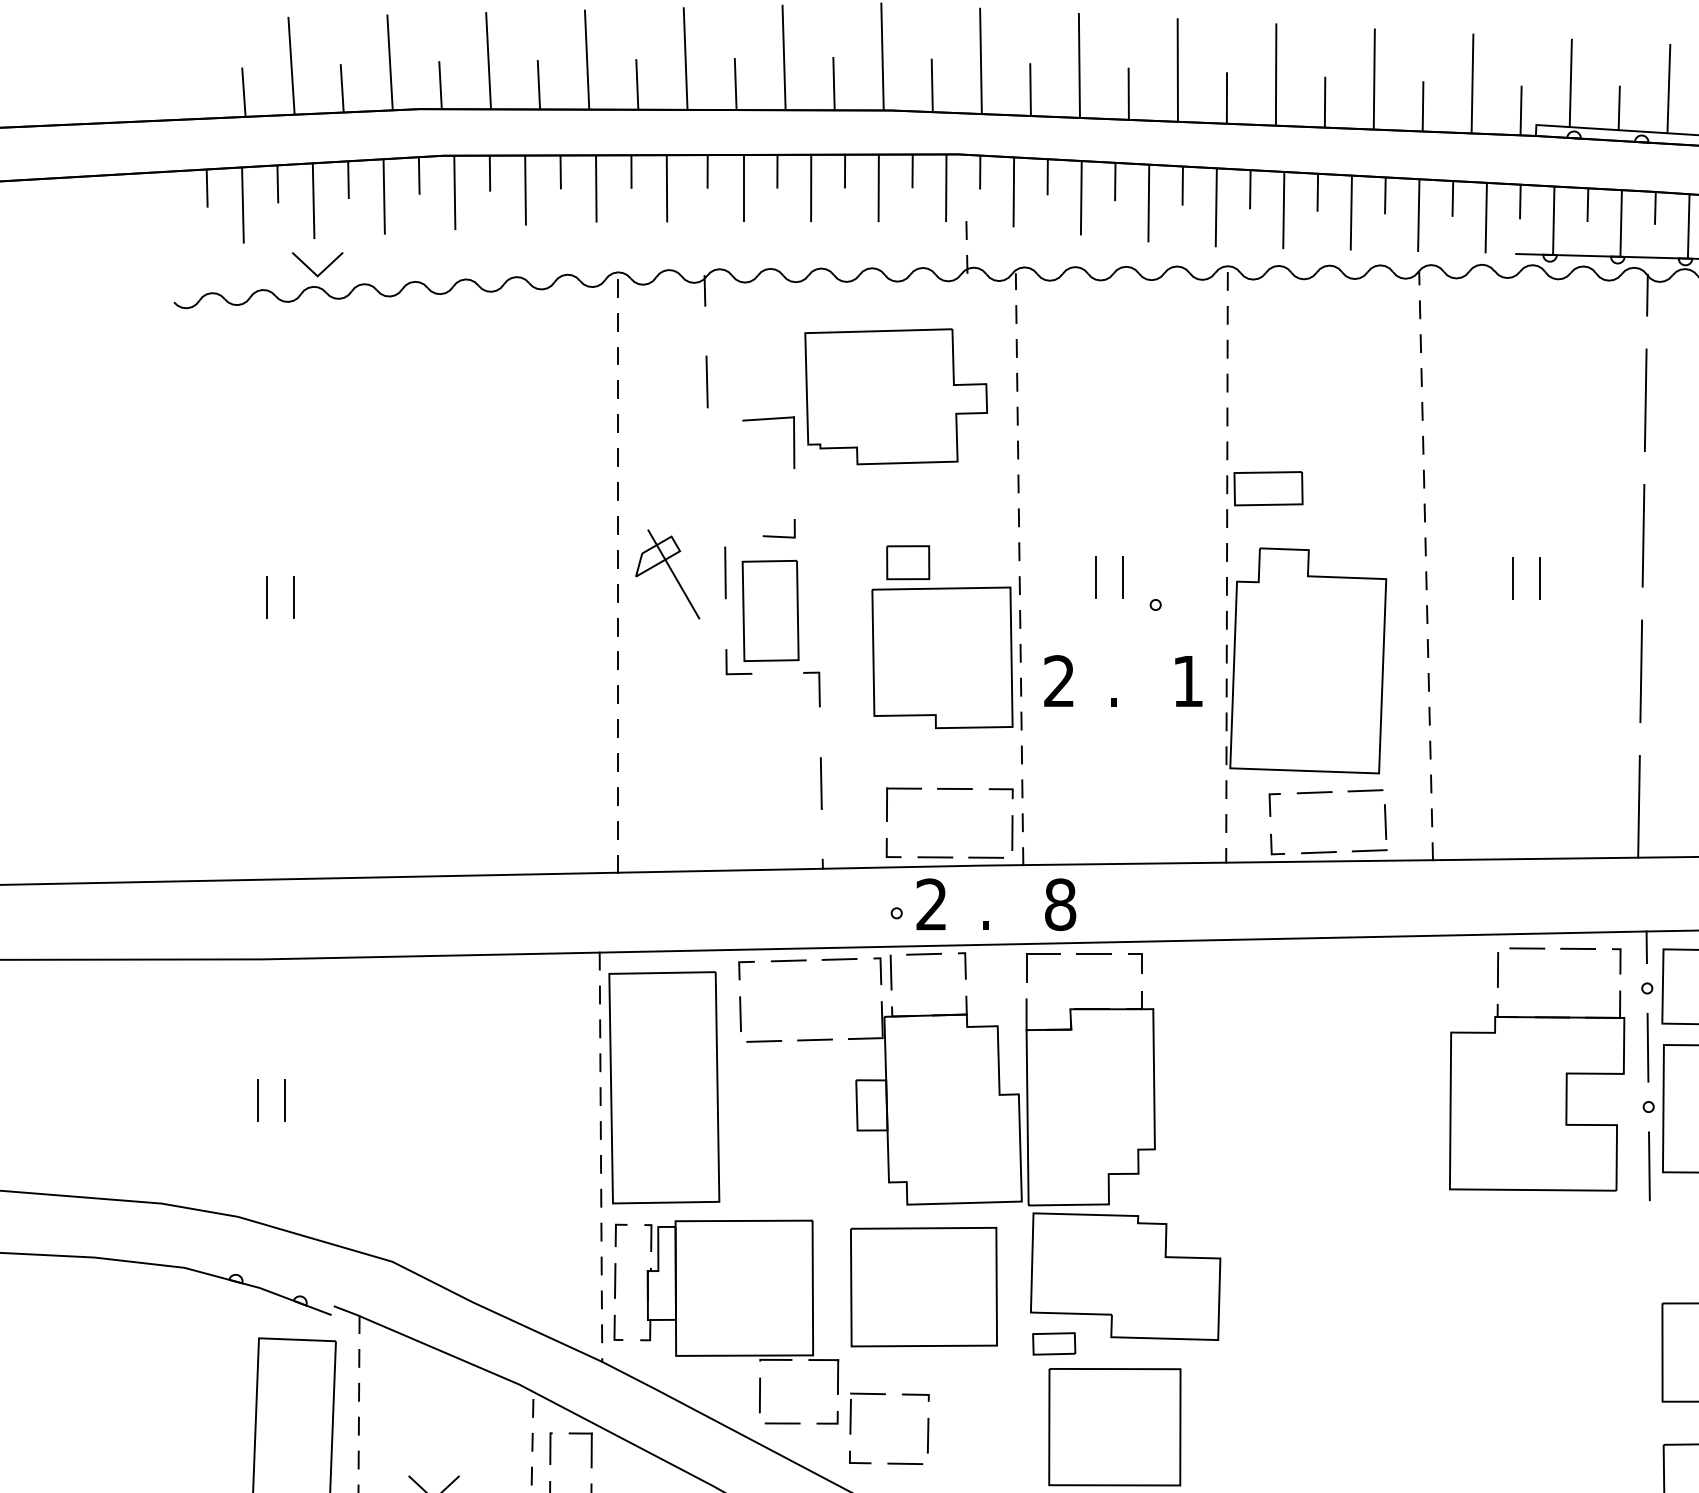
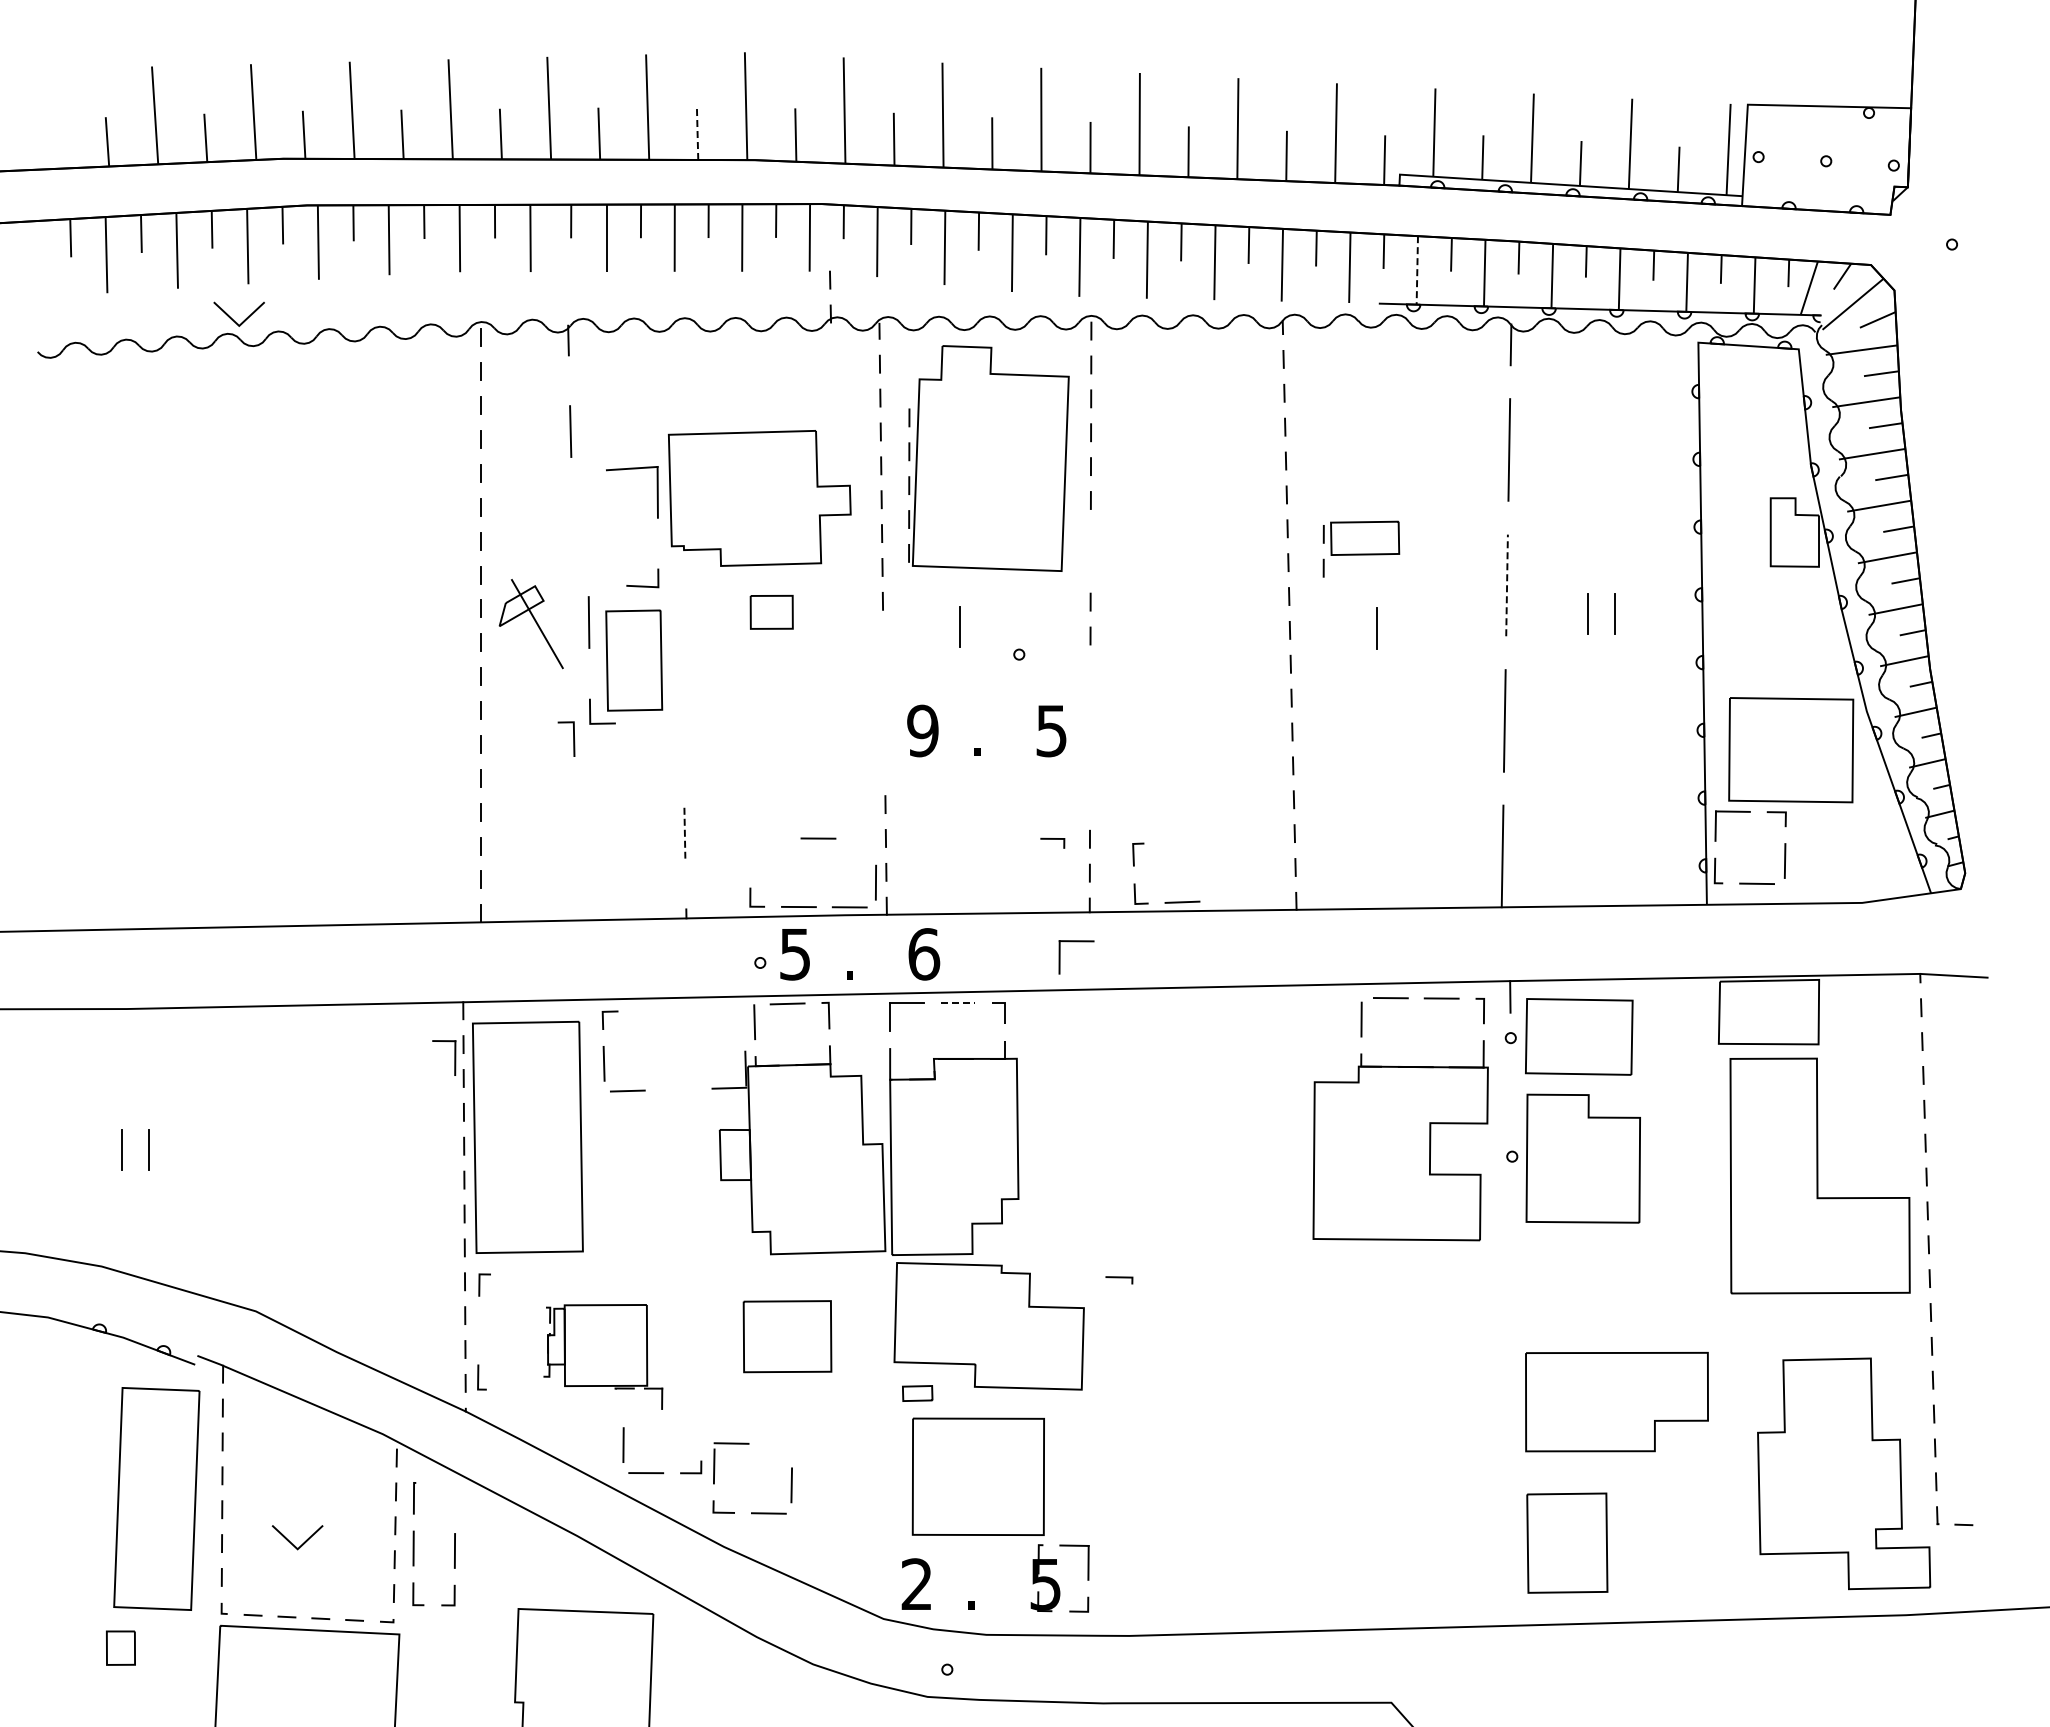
line: (833, 83) -> (697, 133), solid -> dashed
line: (1553, 220) -> (1417, 270), solid -> dashed
line: (310, 268) -> (232, 318), moved
part: (895, 396) -> (759, 498), moved
part: (1264, 498) -> (1361, 548), moved
line: (1643, 535) -> (1507, 585), solid -> dashed
line: (1123, 576) -> (987, 626), removed
line: (1539, 577) -> (1403, 627), removed
line: (266, 597) -> (130, 647), removed
line: (293, 597) -> (157, 647), removed
part: (946, 652) -> (810, 702), removed
part: (1305, 660) -> (988, 458), moved
text: (1058, 680) -> (922, 730), 2 -> 9
text: (1187, 681) -> (1051, 731), 1 -> 5
line: (818, 688) -> (573, 738), moved
line: (820, 783) -> (684, 833), solid -> dashed
part: (903, 789) -> (1076, 942), moved
line: (1000, 789) -> (1052, 839), moved
line: (1364, 790) -> (1228, 840), removed
line: (1314, 791) -> (1178, 841), removed
line: (1384, 821) -> (1248, 871), removed
line: (1369, 850) -> (1233, 900), removed
text: (930, 904) -> (794, 954), 2 -> 5
text: (1060, 904) -> (924, 954), 8 -> 6
line: (1093, 953) -> (957, 1003), solid -> dashed
line: (839, 958) -> (703, 1008), removed
line: (788, 960) -> (652, 1010), removed
line: (879, 970) -> (743, 1020), removed
line: (814, 1039) -> (678, 1089), removed
line: (1647, 1047) -> (1511, 1097), removed
line: (1648, 1165) -> (1512, 1215), removed
line: (614, 1280) -> (478, 1330), removed
part: (923, 1286) -> (787, 1336), size x0.6
part: (738, 1306) -> (602, 1356), size x0.6
part: (1053, 1343) -> (917, 1393), size x0.7
line: (915, 1395) -> (1119, 1278), moved
part: (590, 1449) -> (454, 1057), moved

